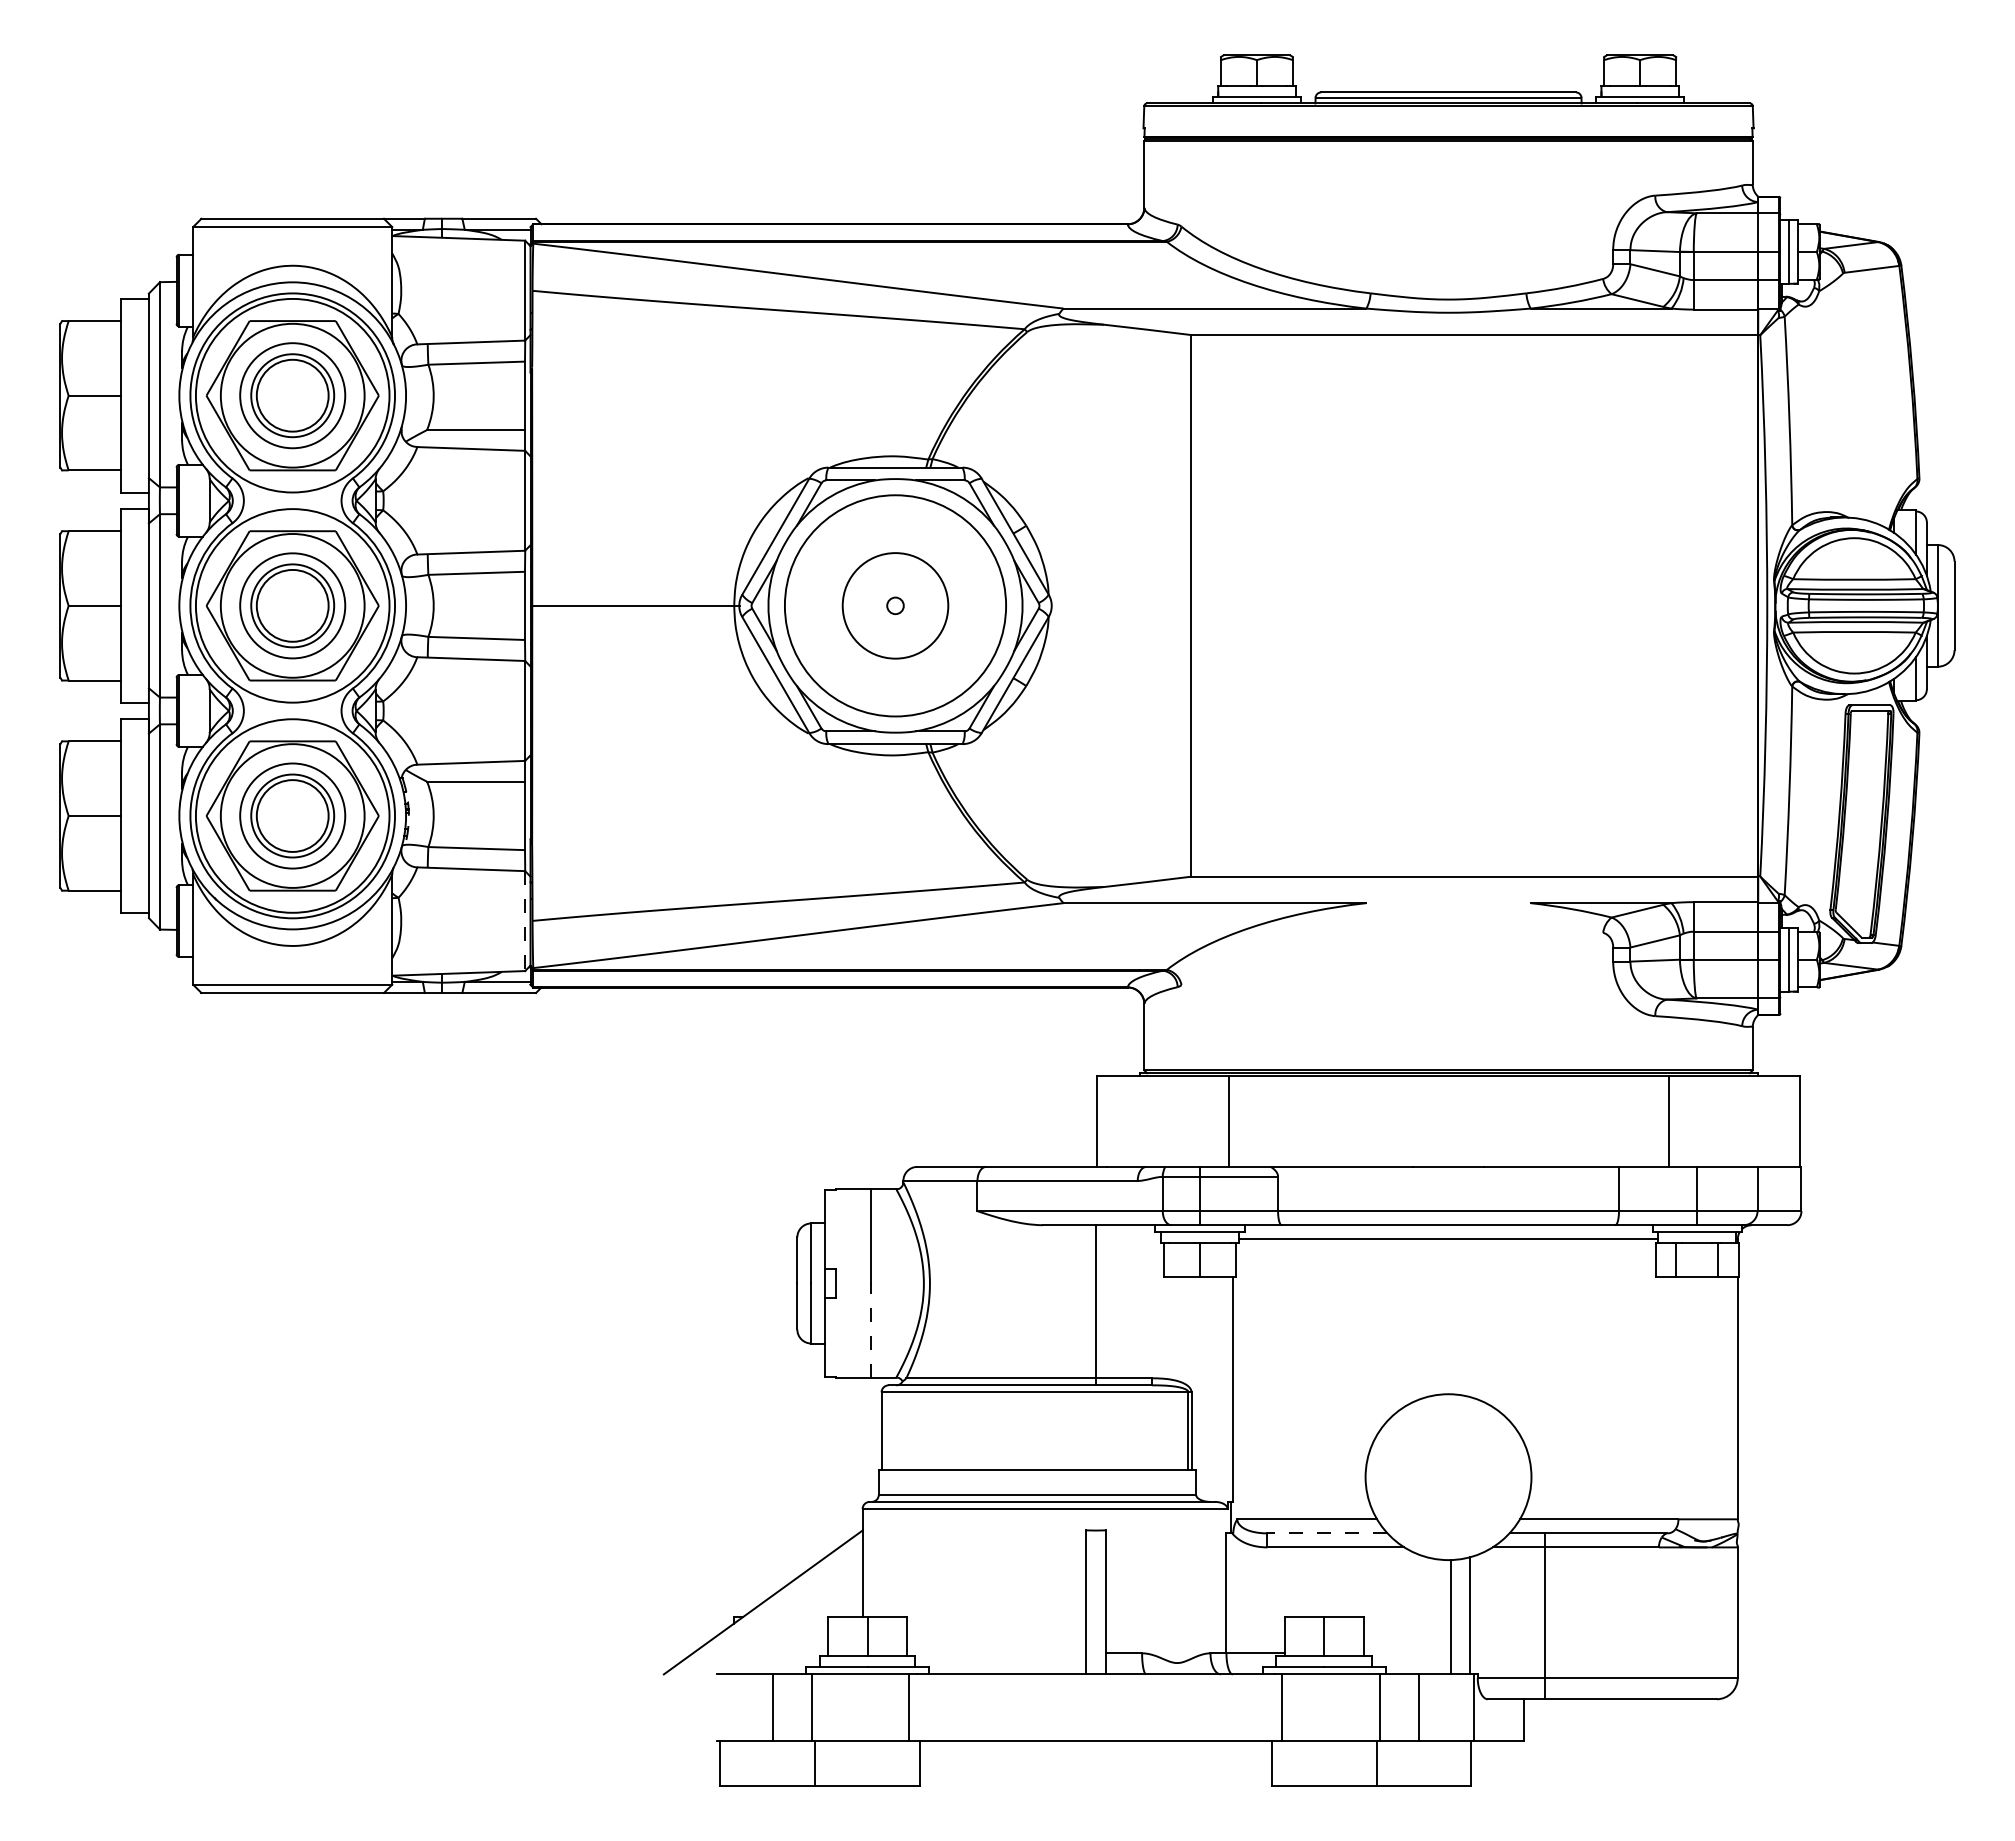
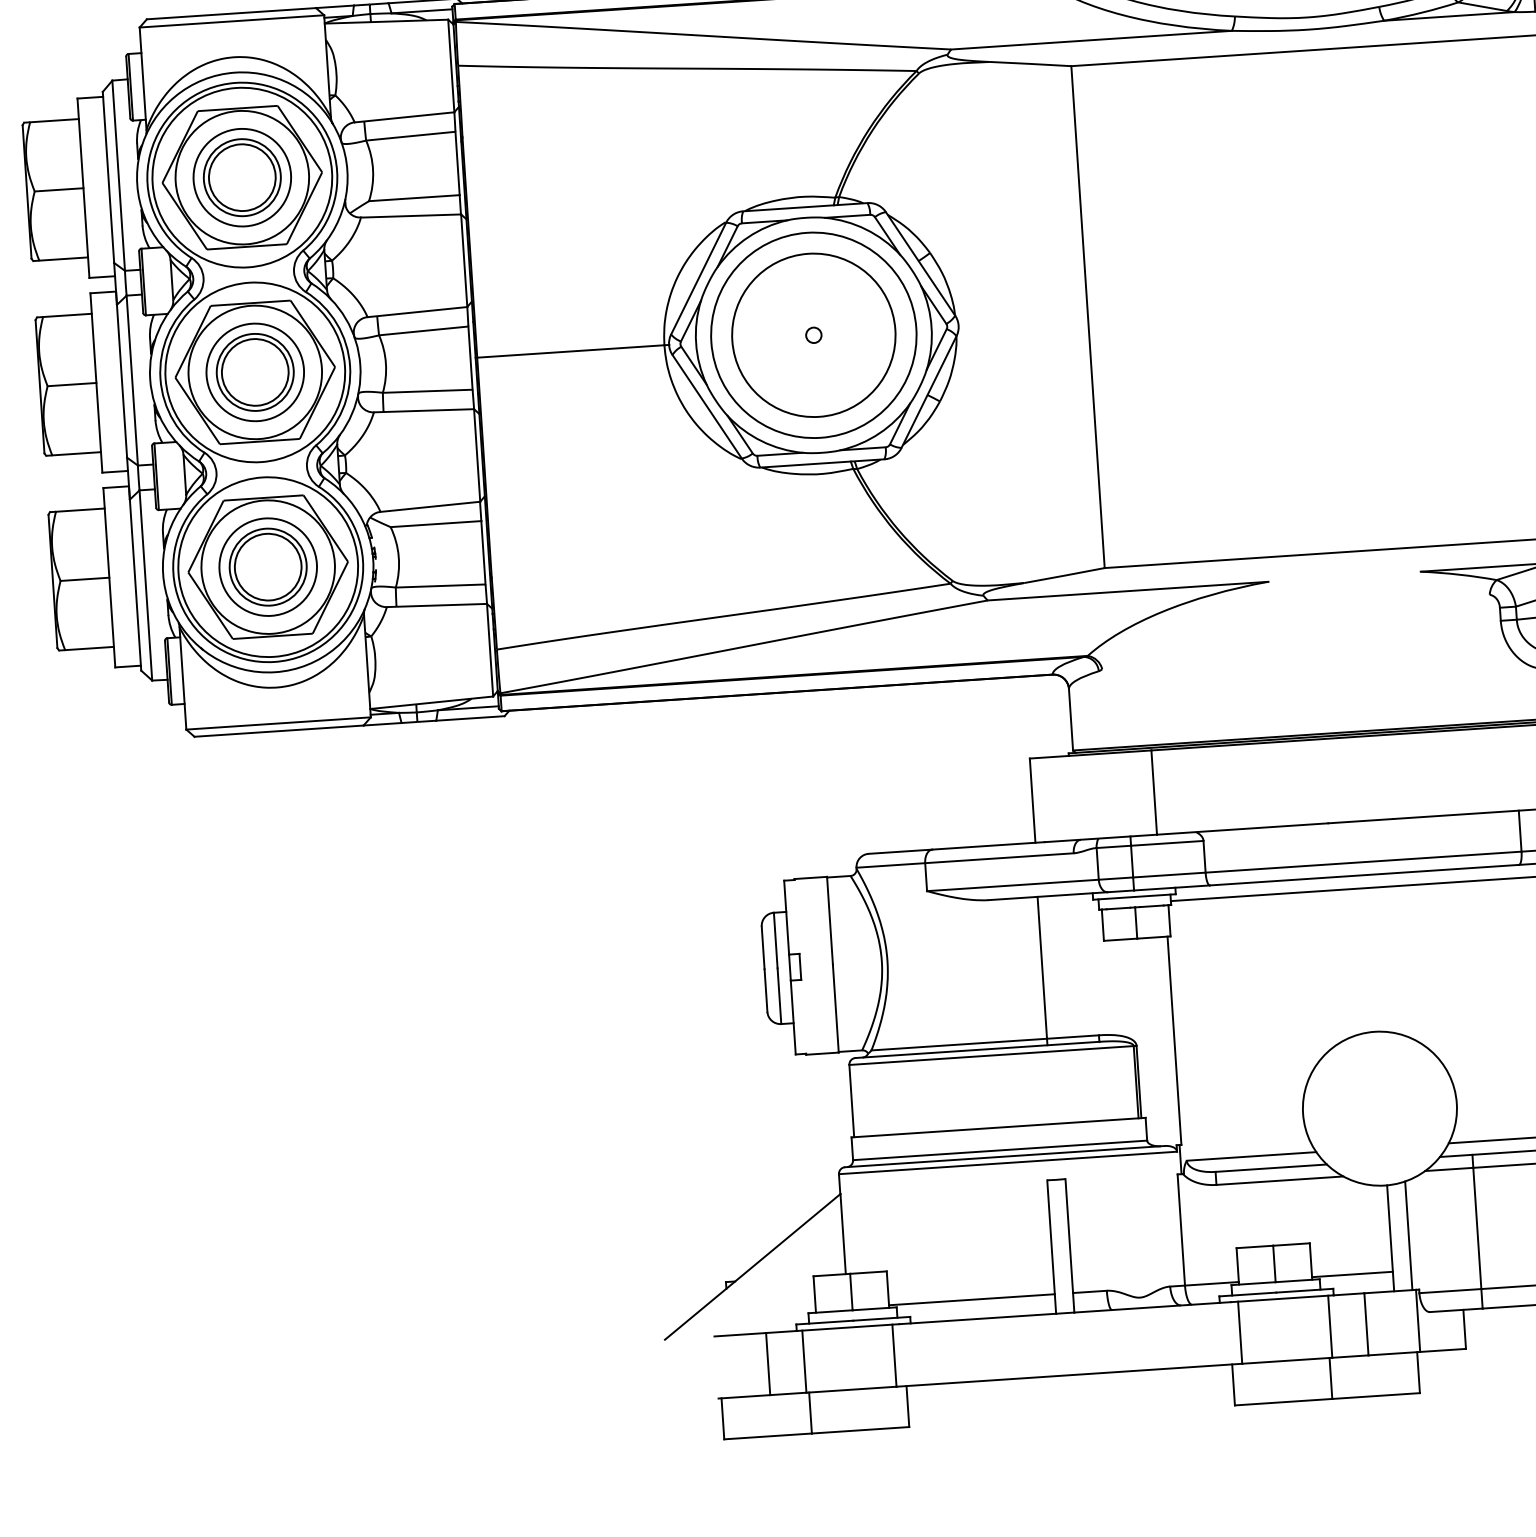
circle: (895, 605) -> (813, 334), size x1.67
line: (525, 921) -> (490, 650), dashed -> solid
line: (871, 1330) -> (836, 1008), dashed -> solid
line: (1326, 1533) -> (1270, 1168), dashed -> solid
line: (996, 1653) -> (971, 1299), added
line: (1406, 1653) -> (1351, 1274), added

